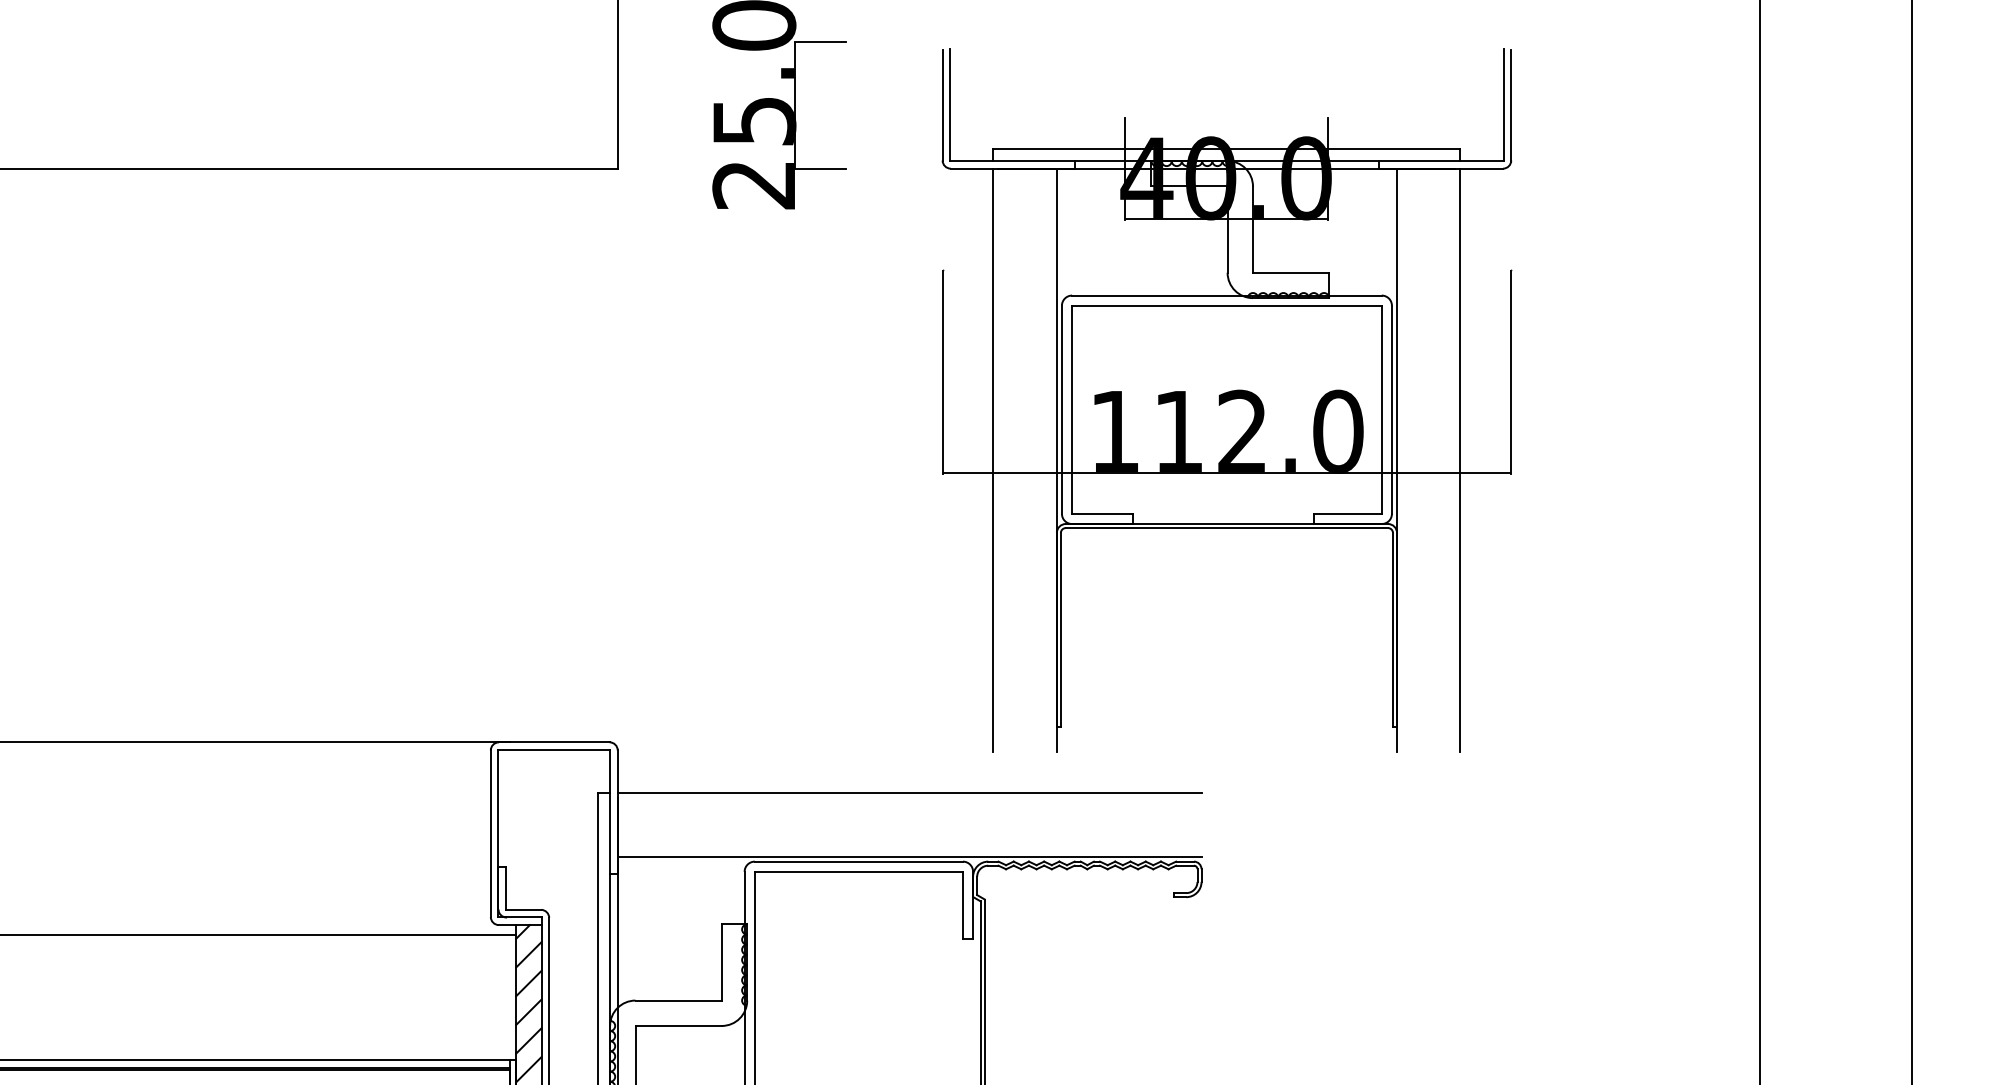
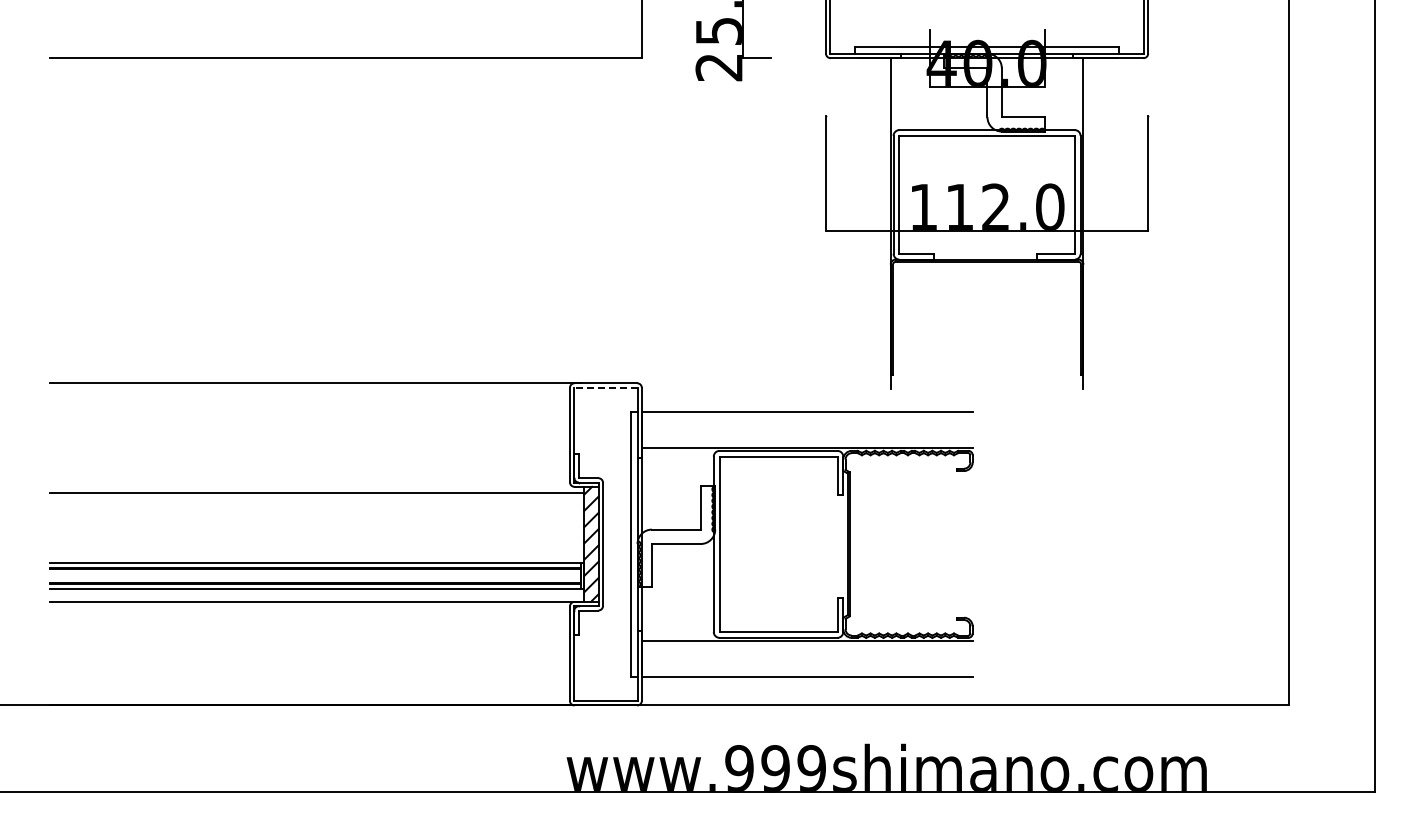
line: (992, 460) -> (854, 223), removed
line: (1460, 460) -> (1119, 223), removed
line: (553, 749) -> (605, 387), solid -> dashed

